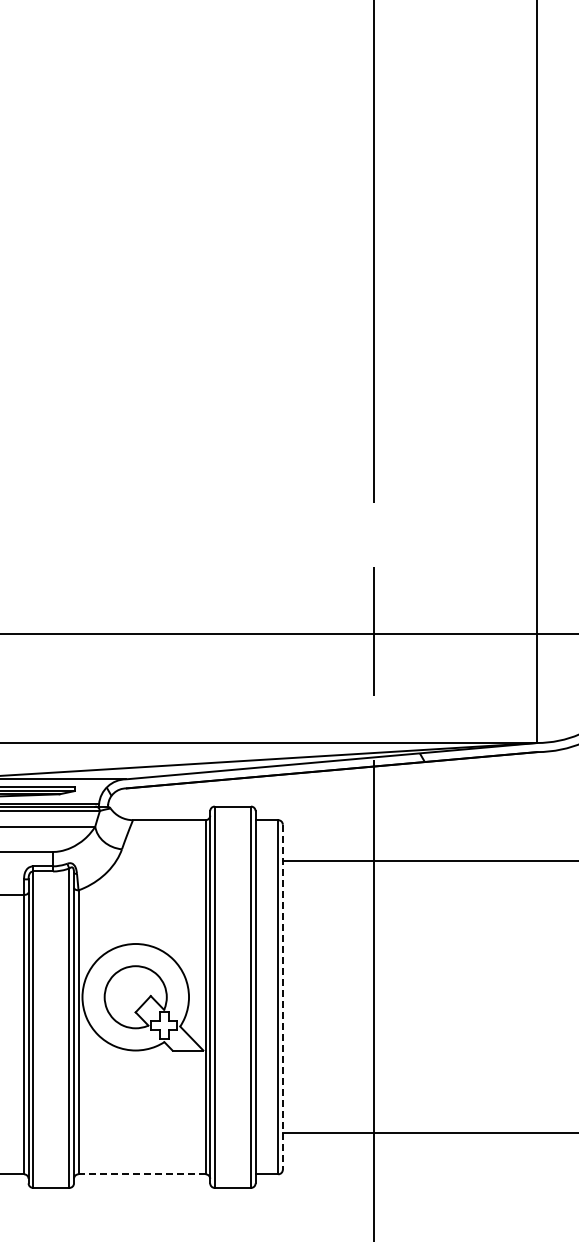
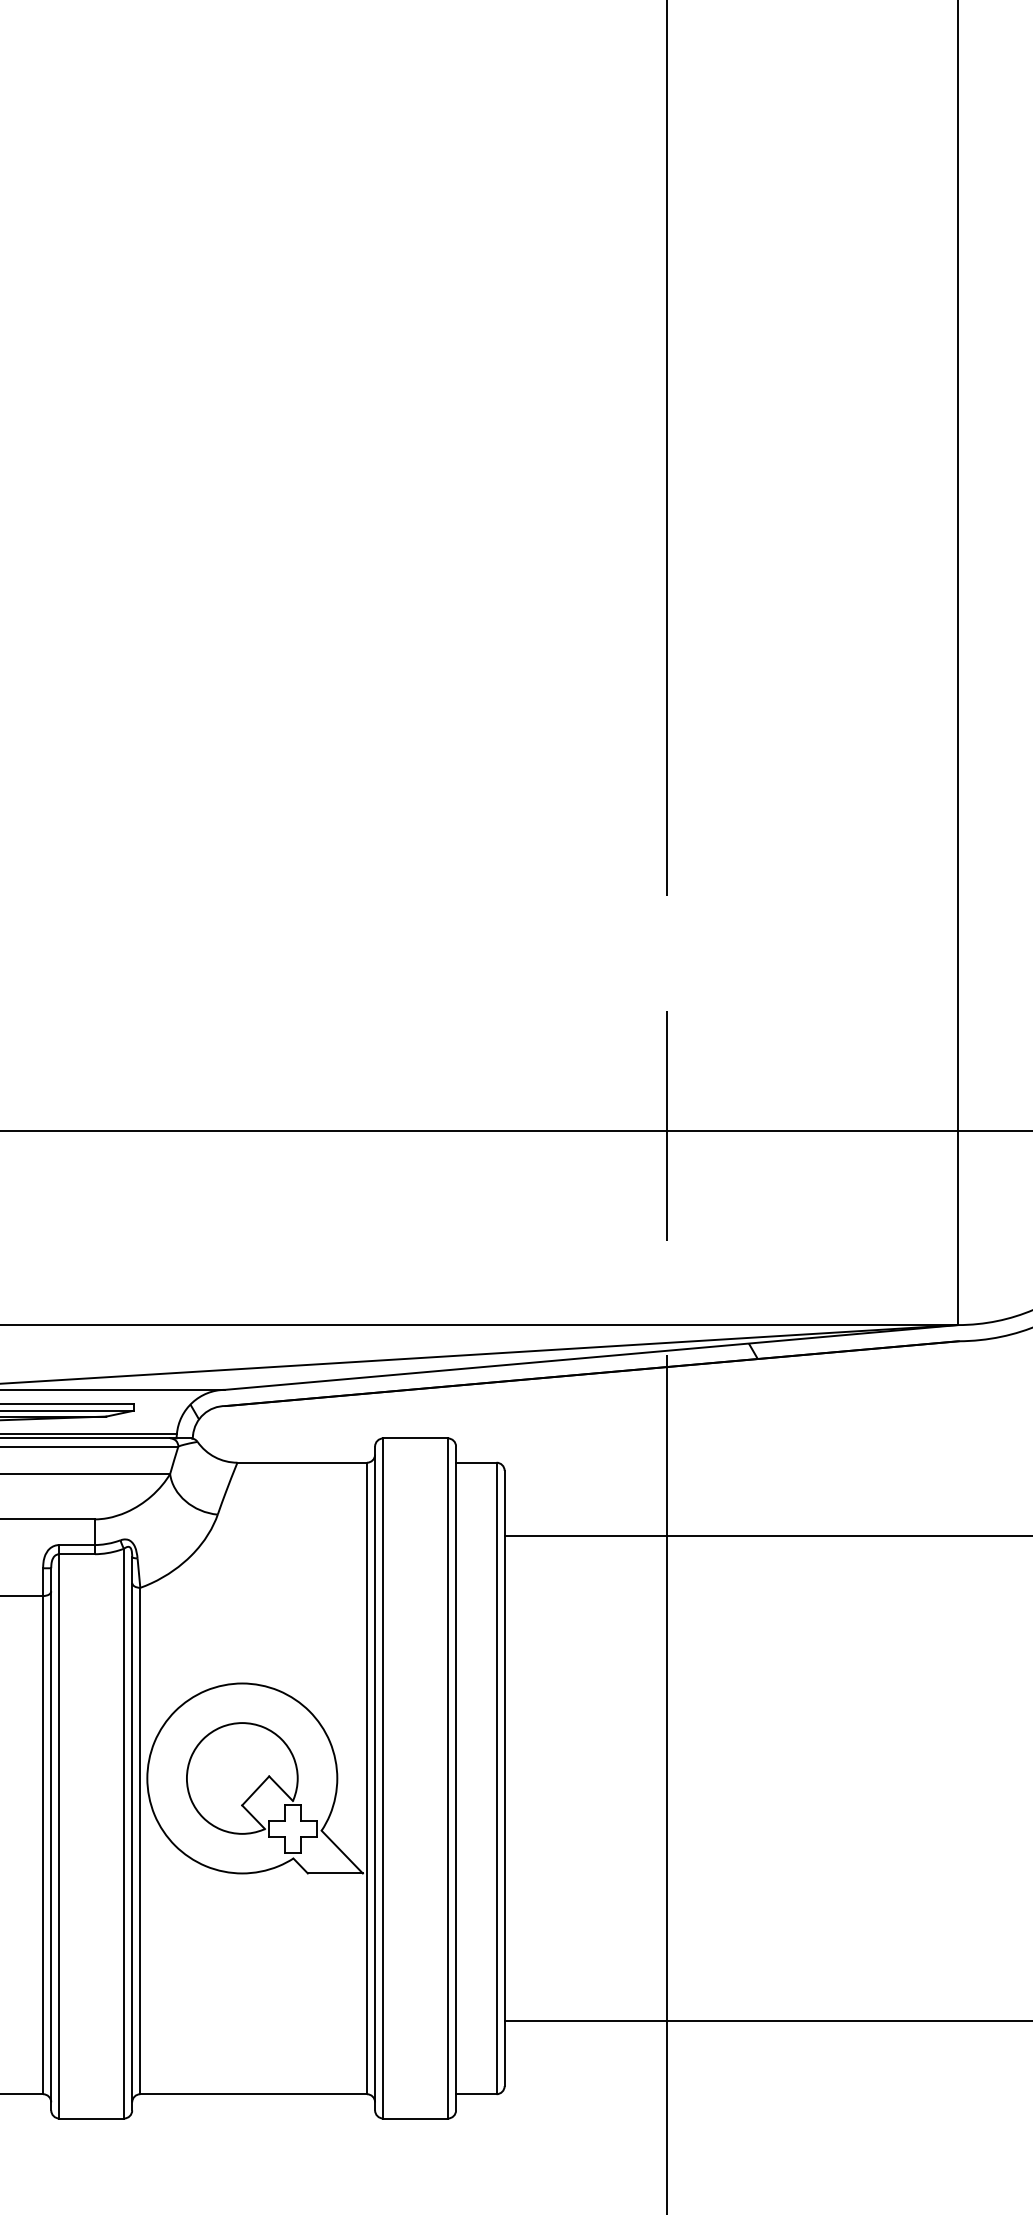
line: (282, 997) -> (504, 1778), dashed -> solid
line: (142, 1174) -> (254, 2094), dashed -> solid

